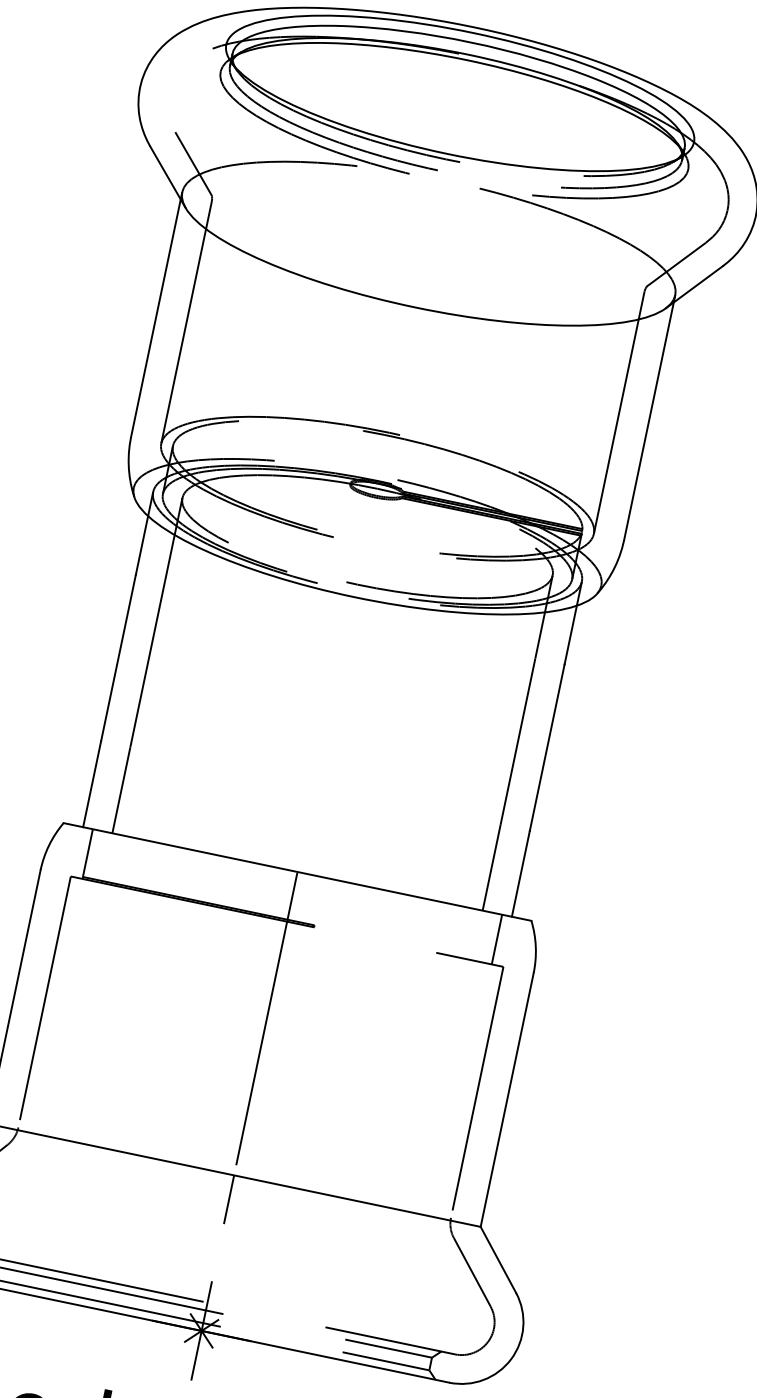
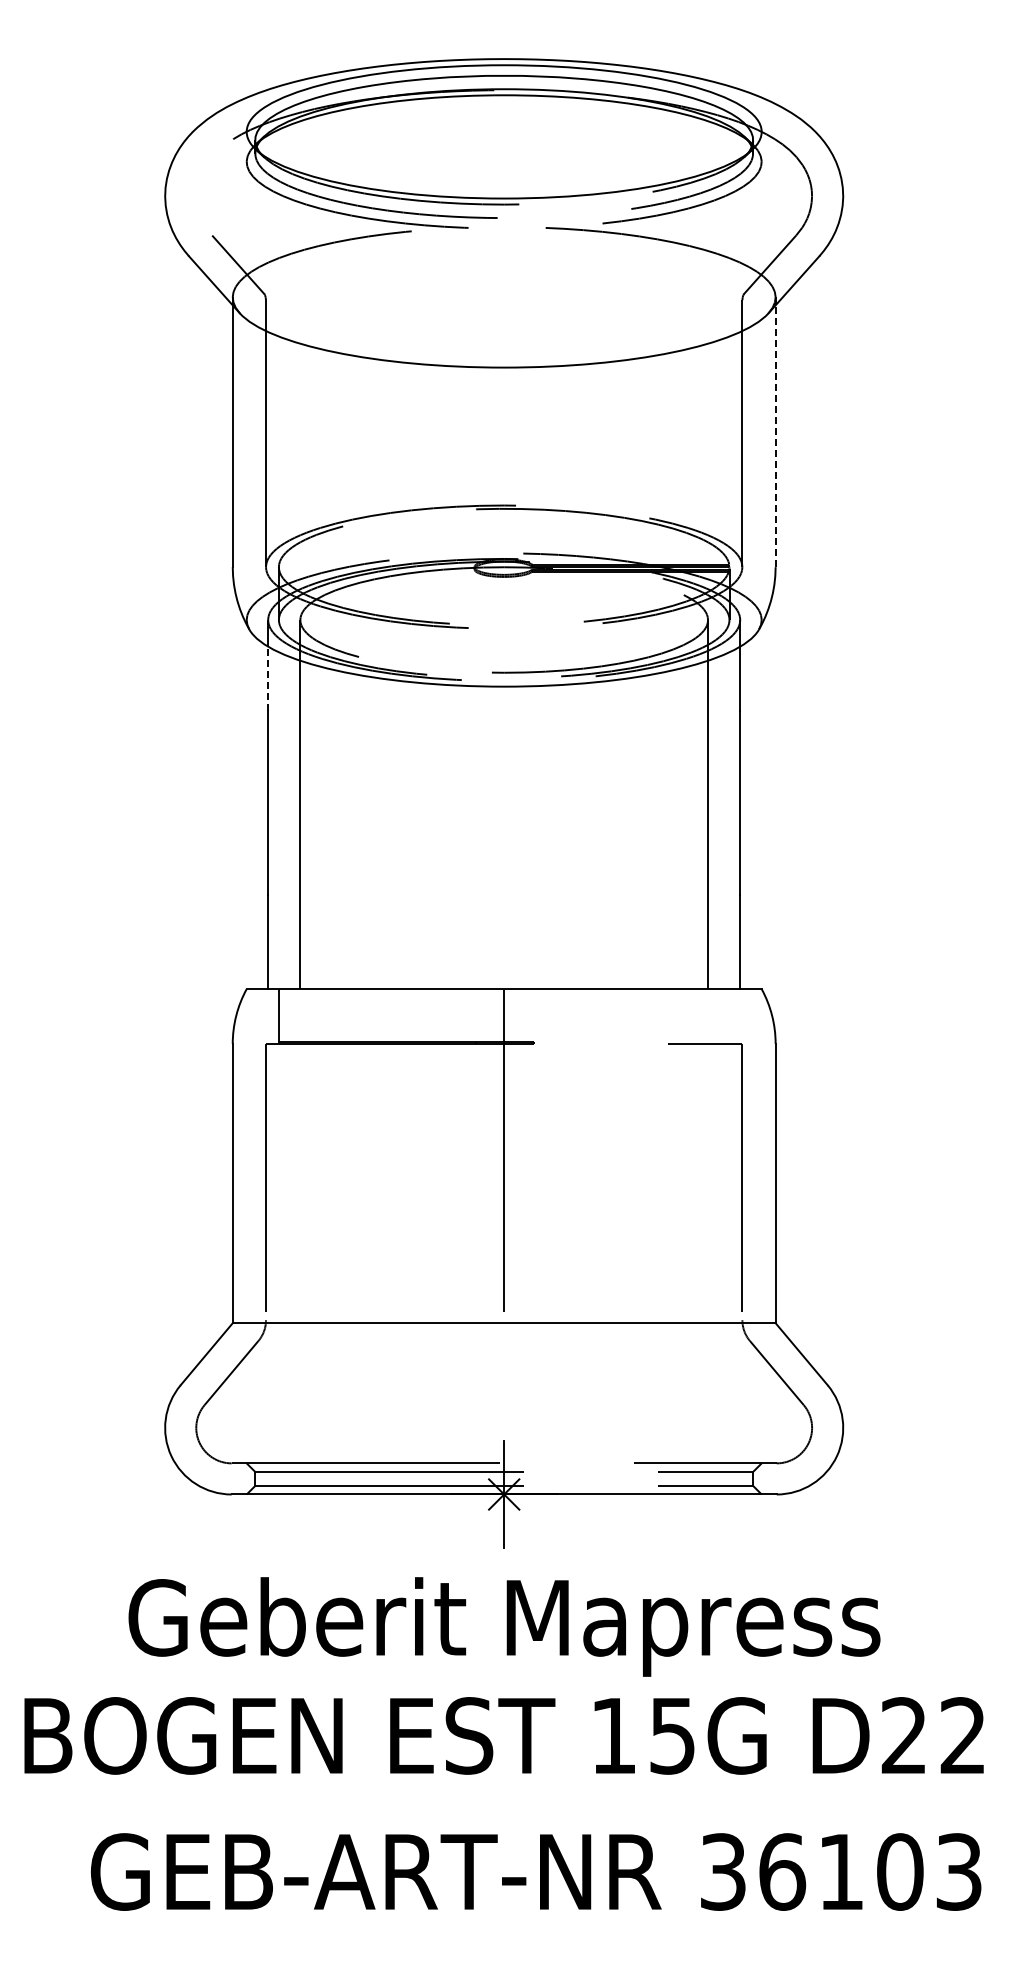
line: (648, 421) -> (775, 436), solid -> dashed
line: (142, 545) -> (268, 678), solid -> dashed
line: (496, 939) -> (729, 1016), removed
line: (229, 1199) -> (504, 1349), removed

